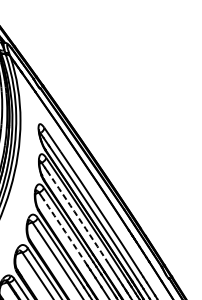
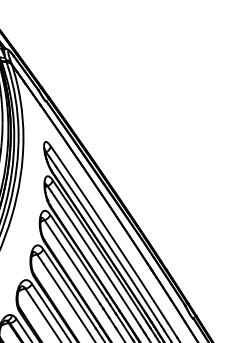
arc: (78, 217) -> (89, 248), dashed -> solid
arc: (65, 232) -> (74, 265), dashed -> solid

